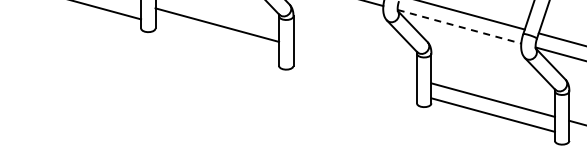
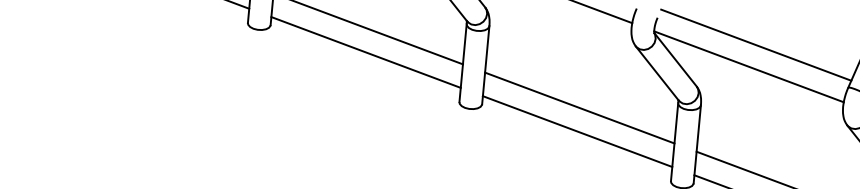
line: (460, 26) -> (750, 66), dashed -> solid
line: (217, 39) -> (366, 51), added
line: (355, 62) -> (580, 107), added
line: (355, 77) -> (578, 131), added

